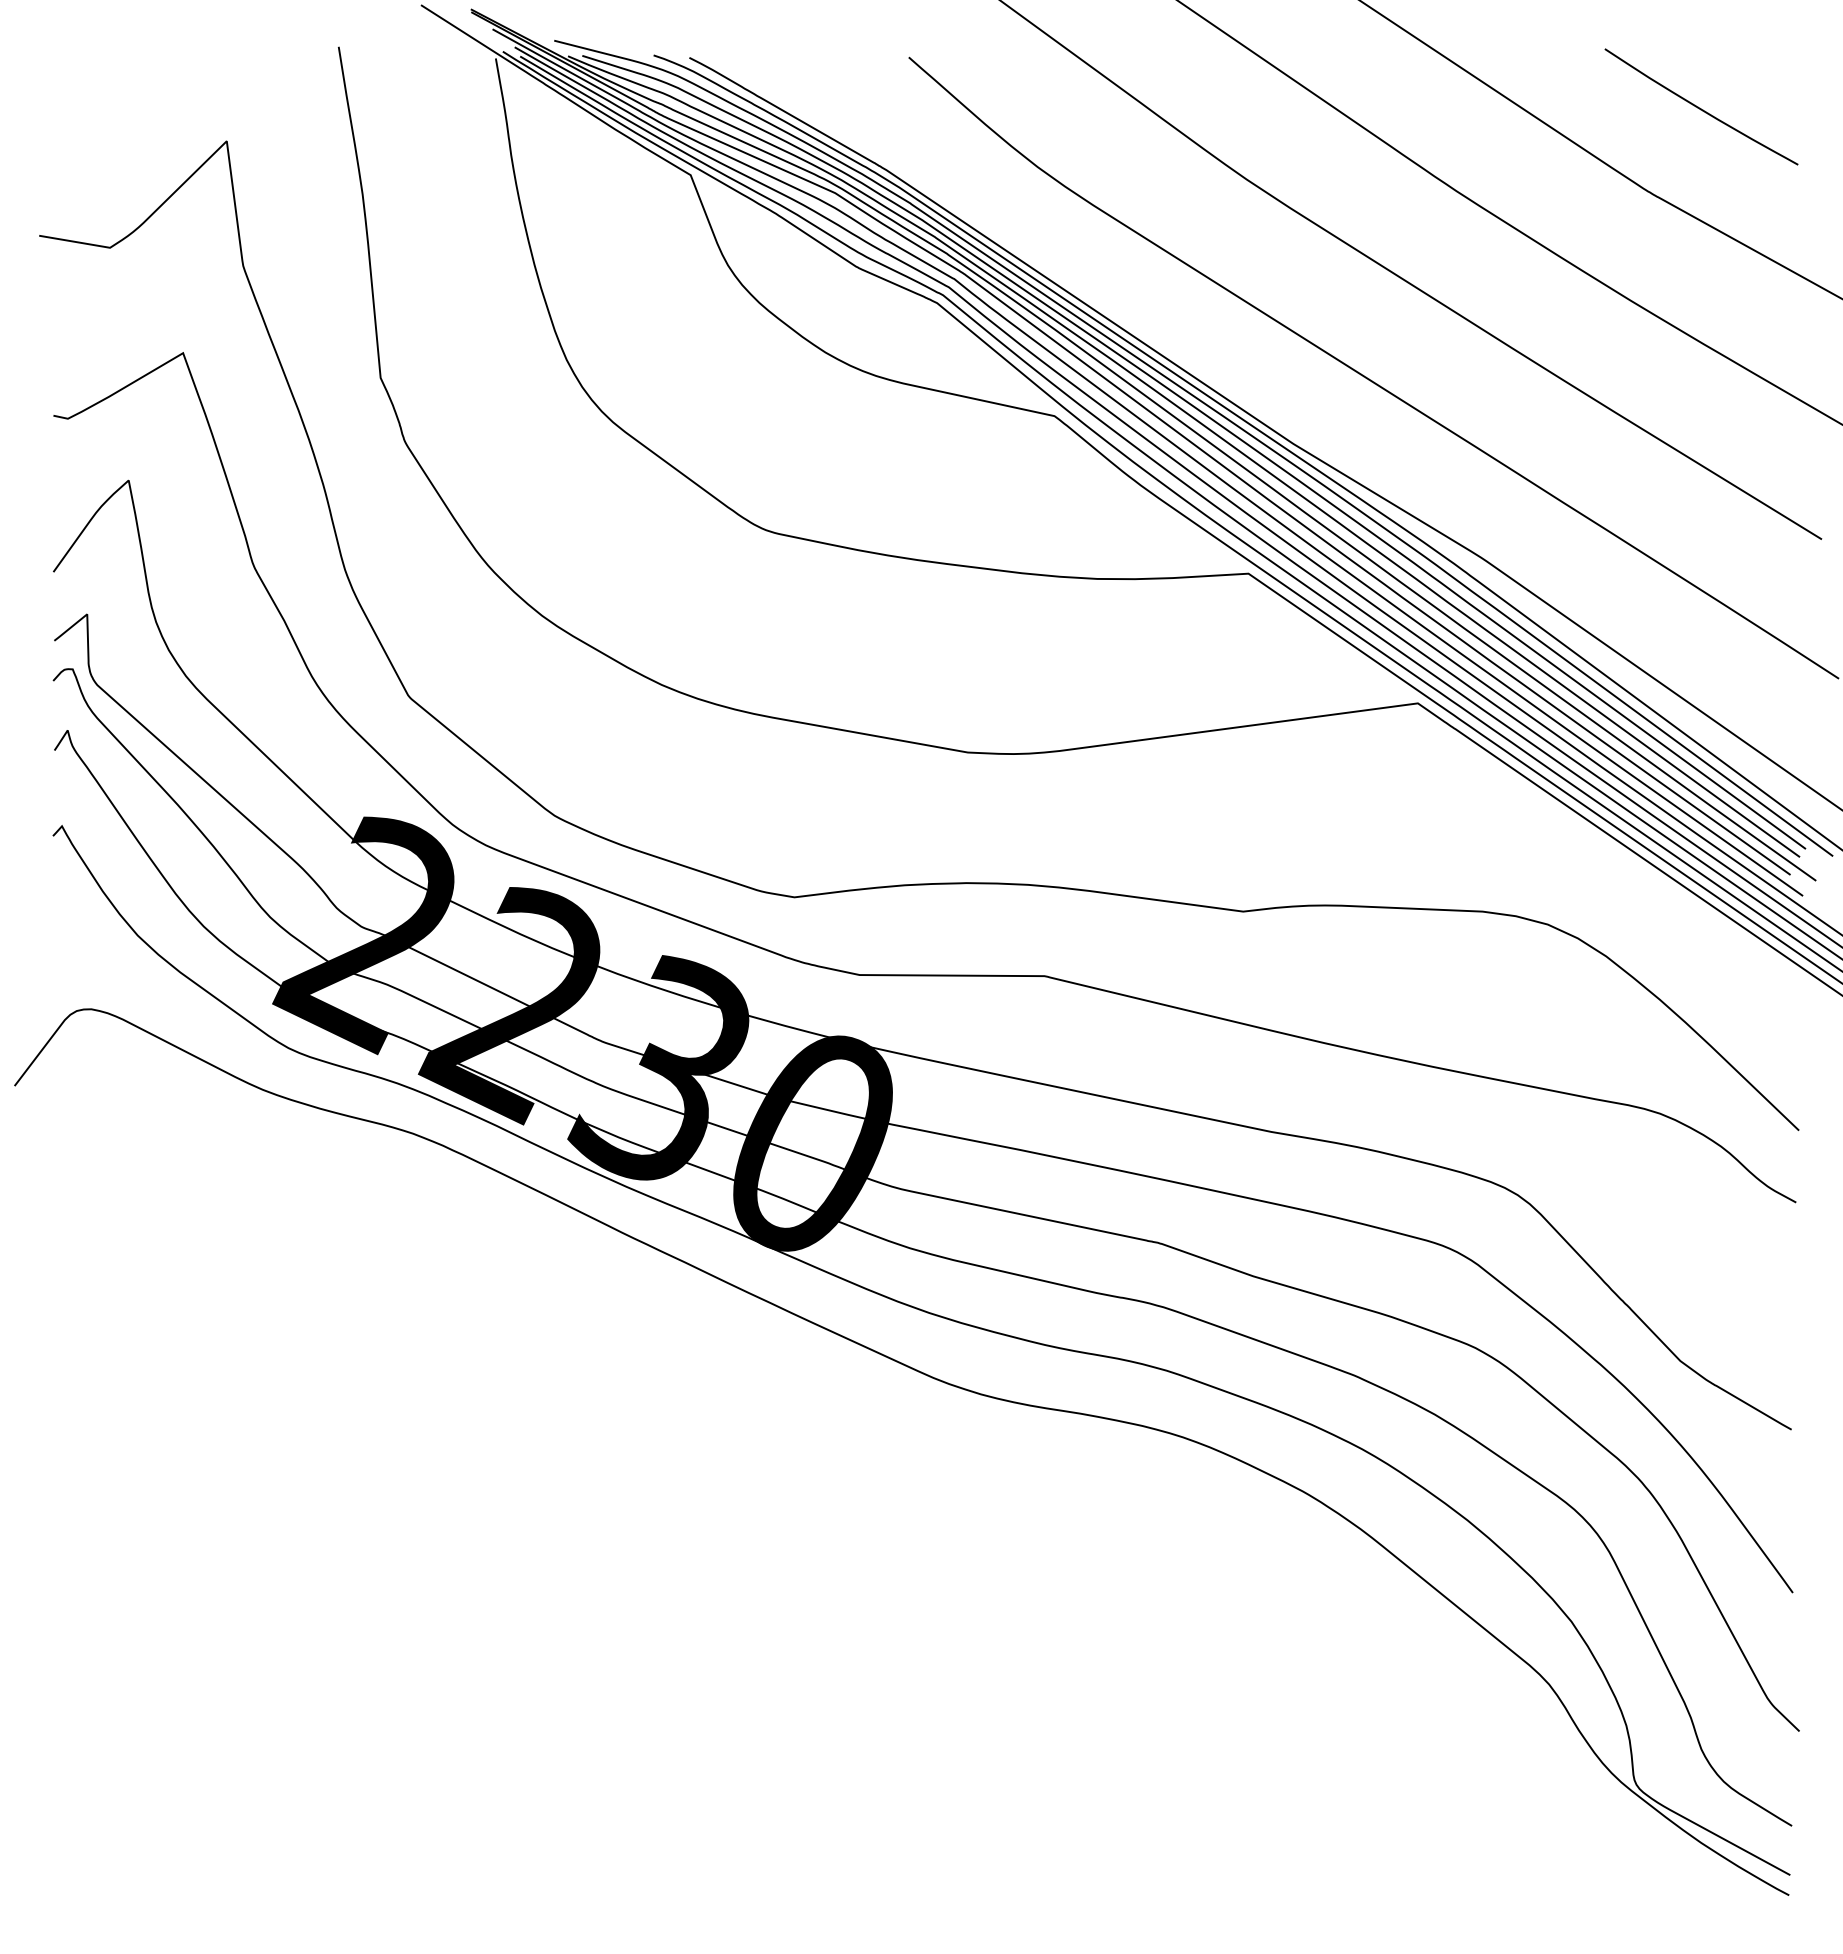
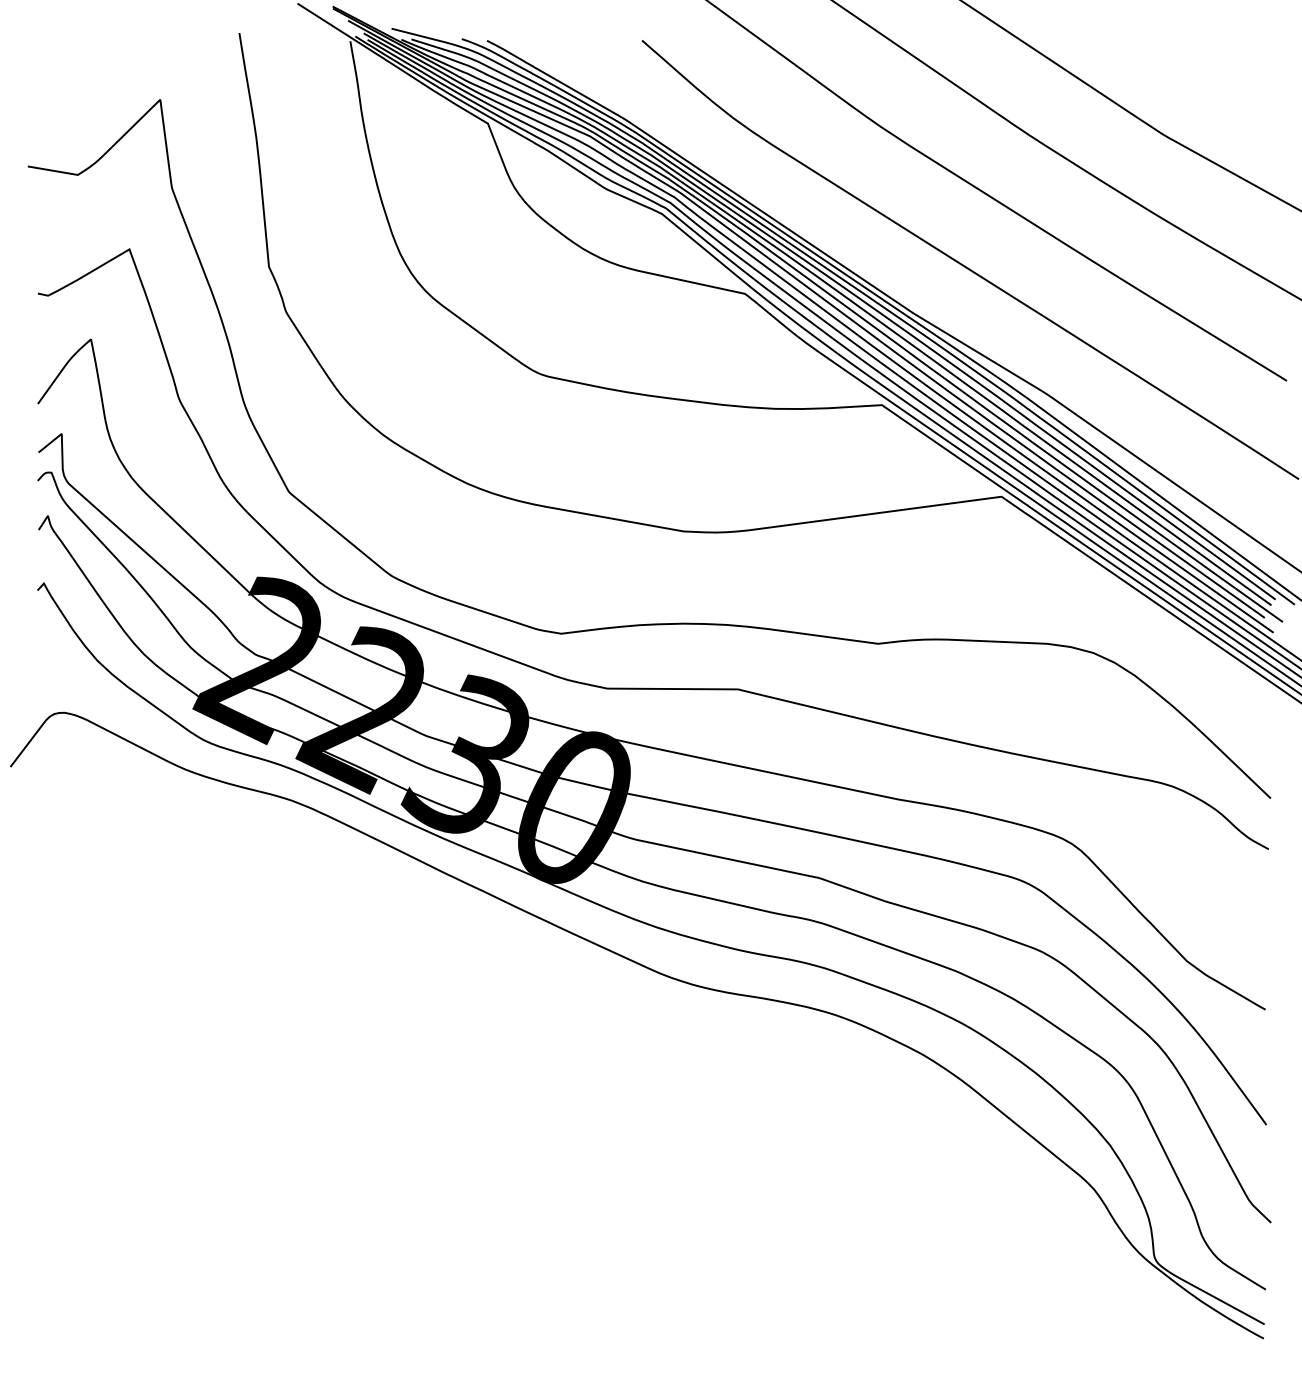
curve: (1701, 108) -> (1201, 76), removed

